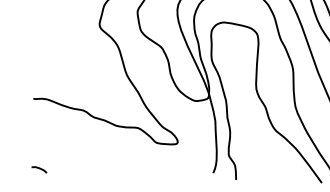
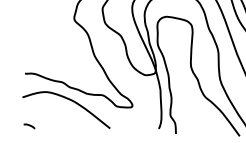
curve: (95, 136) -> (71, 101), added

